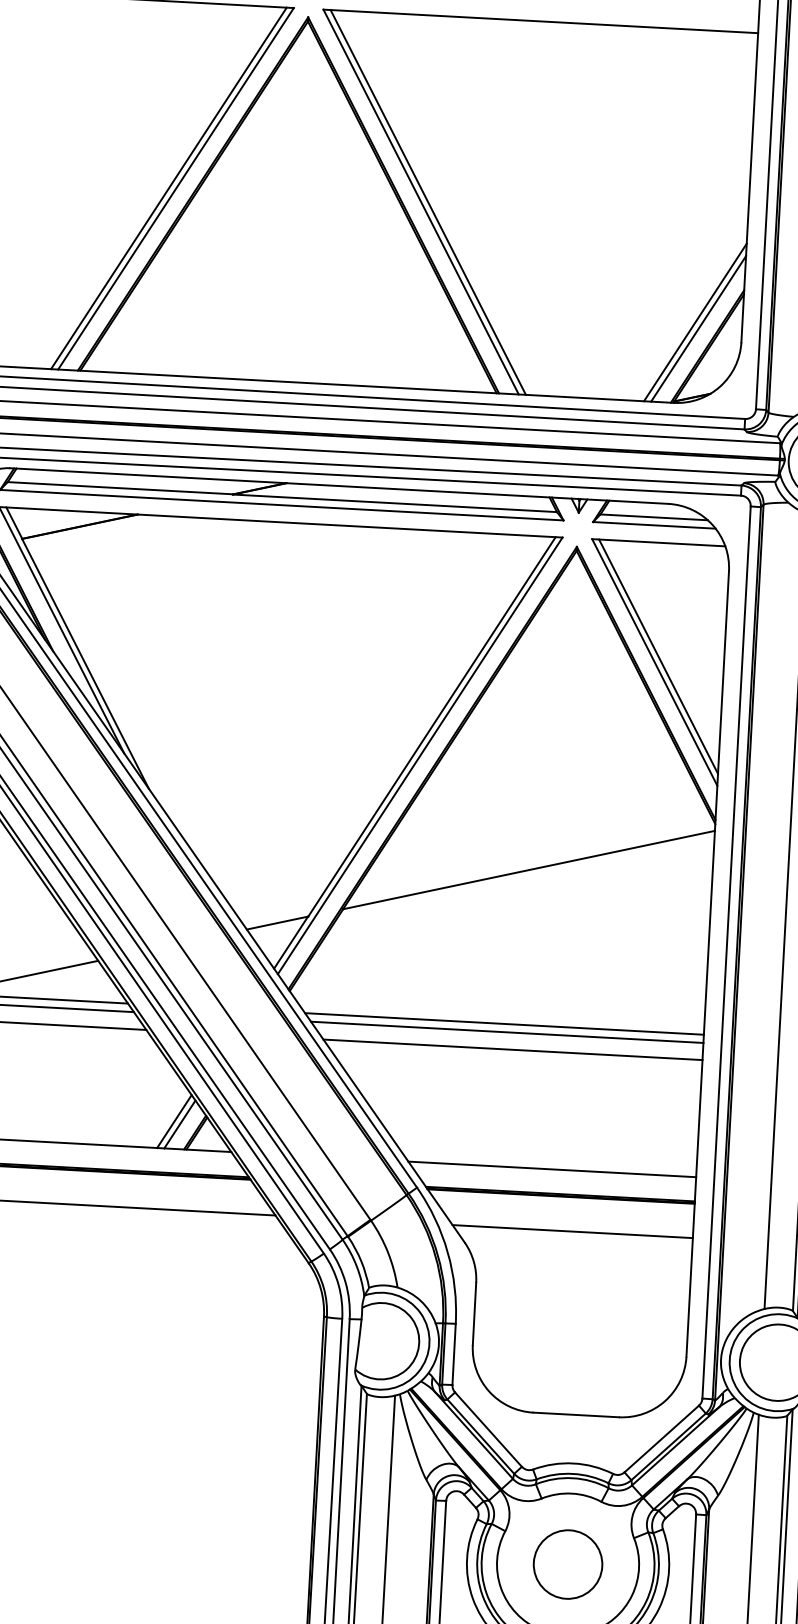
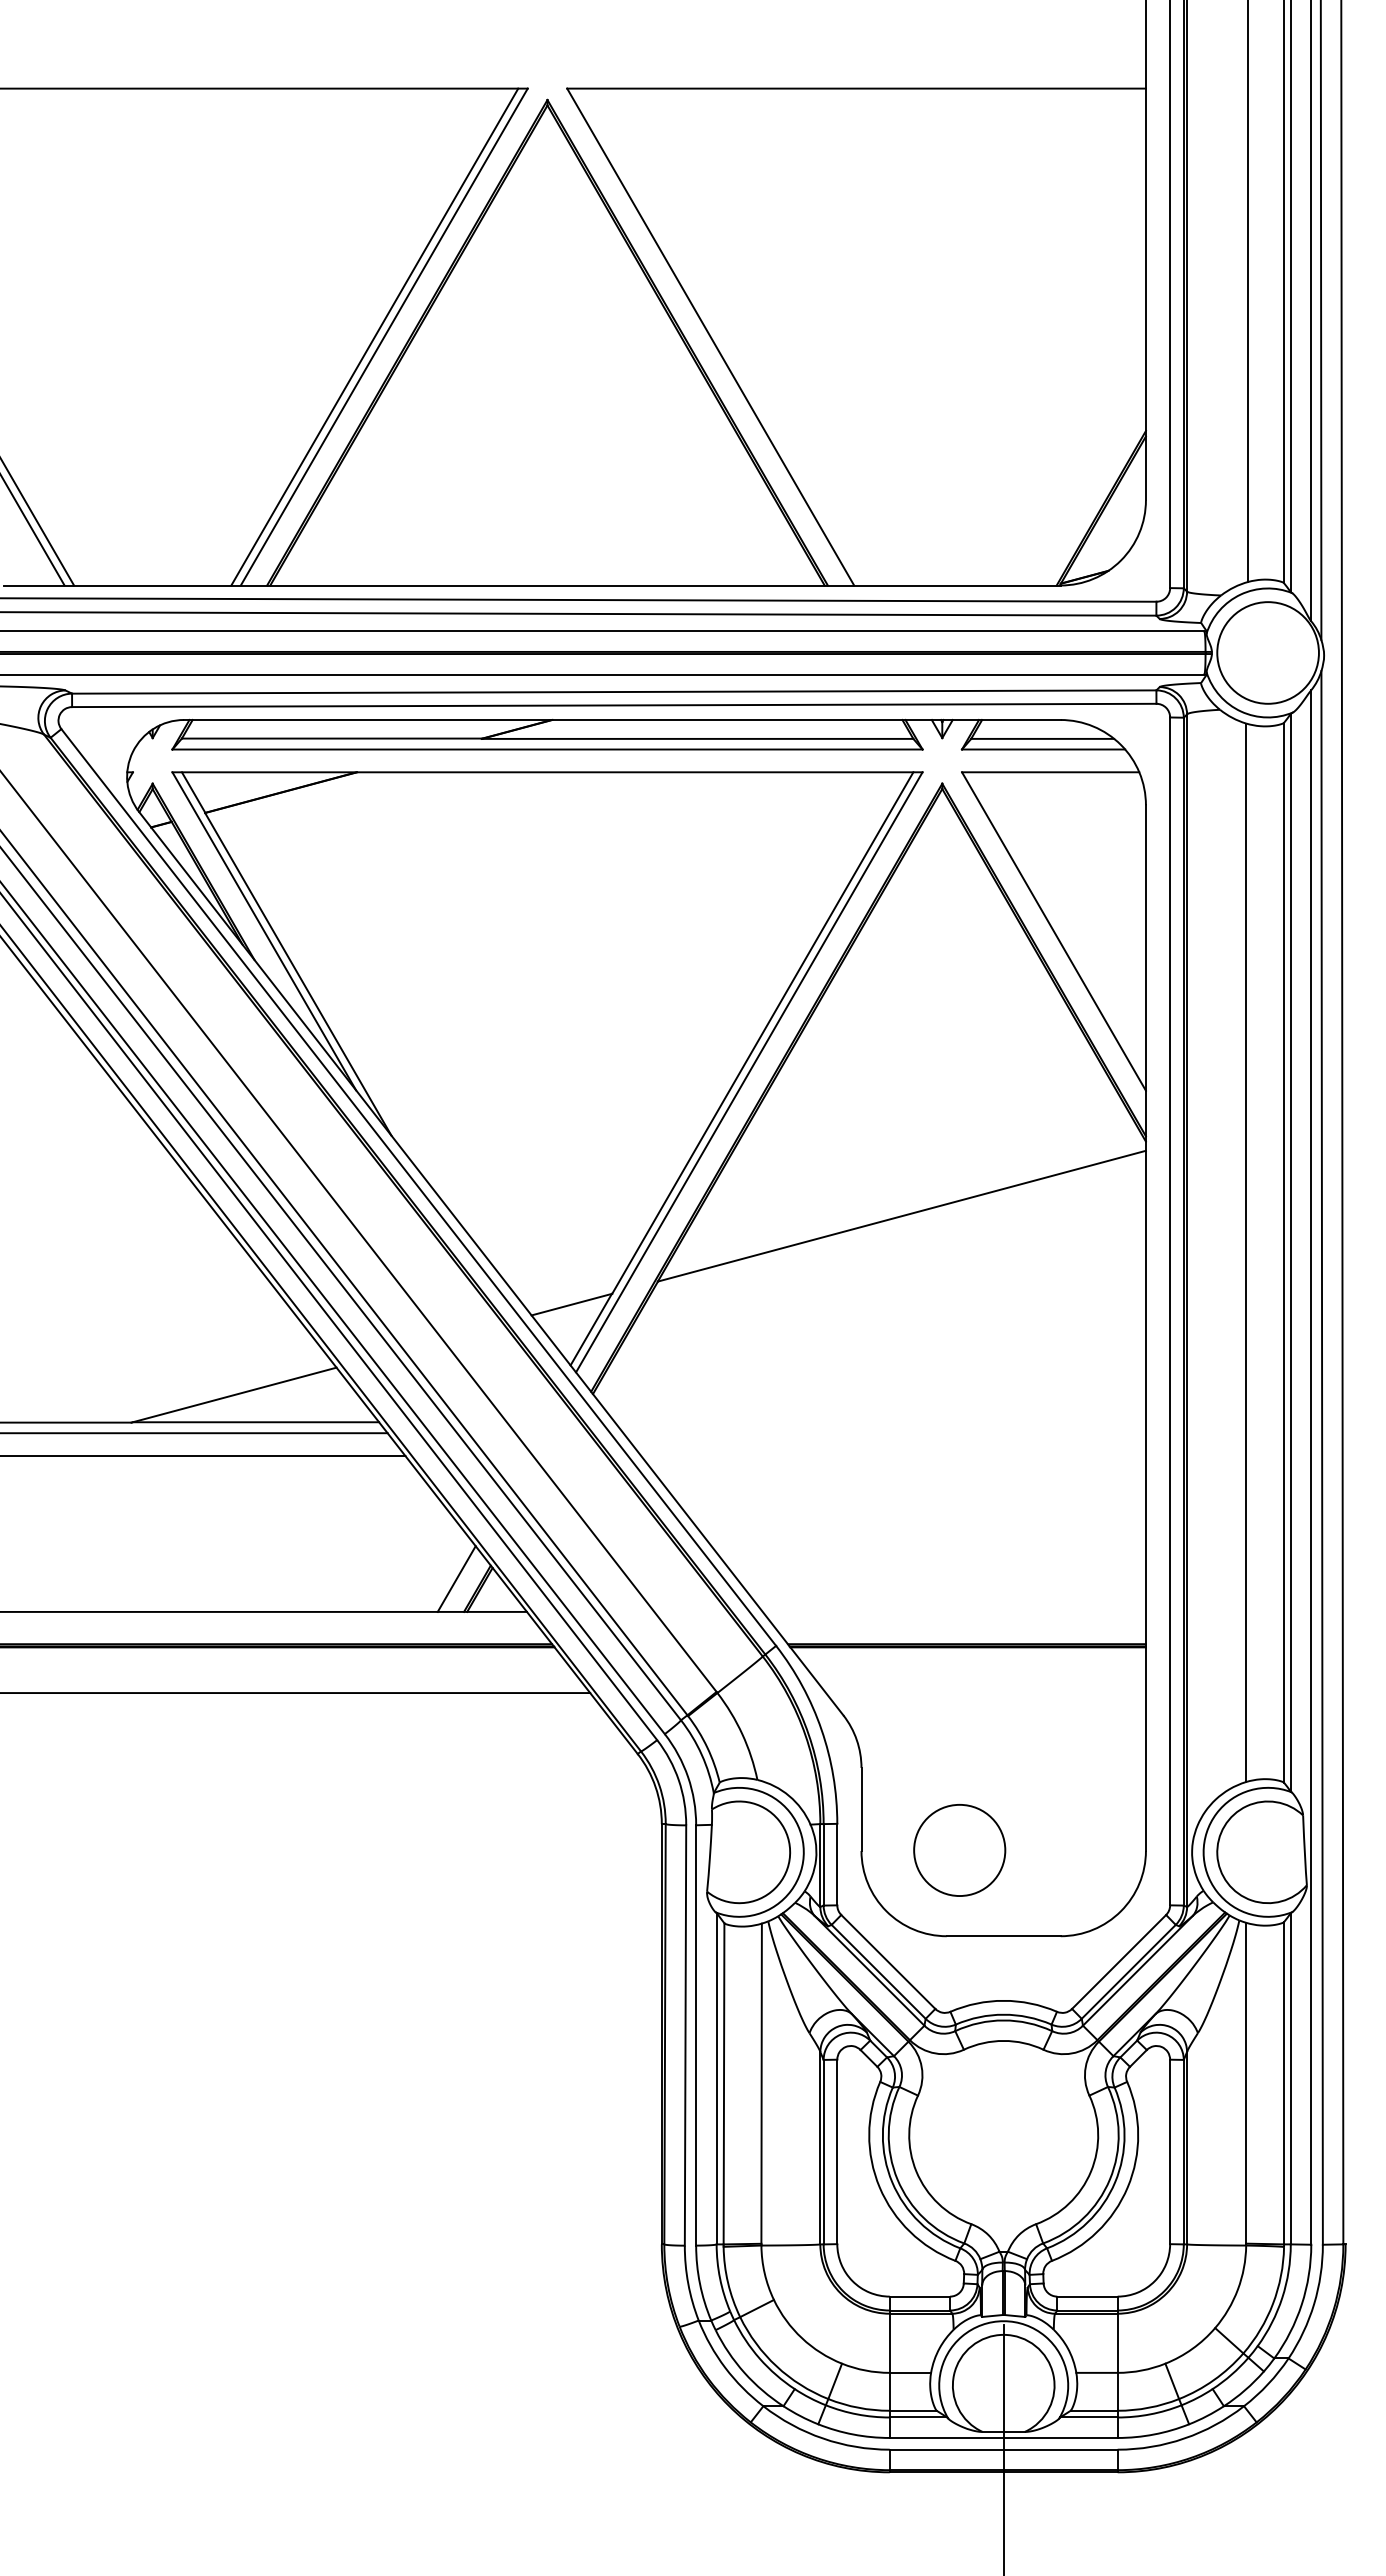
line: (427, 202) -> (719, 336), removed
line: (694, 321) -> (1082, 476), removed
line: (698, 328) -> (1087, 485), removed
line: (658, 656) -> (1058, 923), removed
line: (503, 1024) -> (879, 1422), removed
line: (507, 1032) -> (884, 1433), removed
line: (512, 1049) -> (893, 1455), removed
line: (174, 1121) -> (449, 1575), removed
line: (551, 1169) -> (953, 1611), removed
line: (572, 1231) -> (985, 1693), removed
circle: (567, 1564) -> (959, 1850), moved

